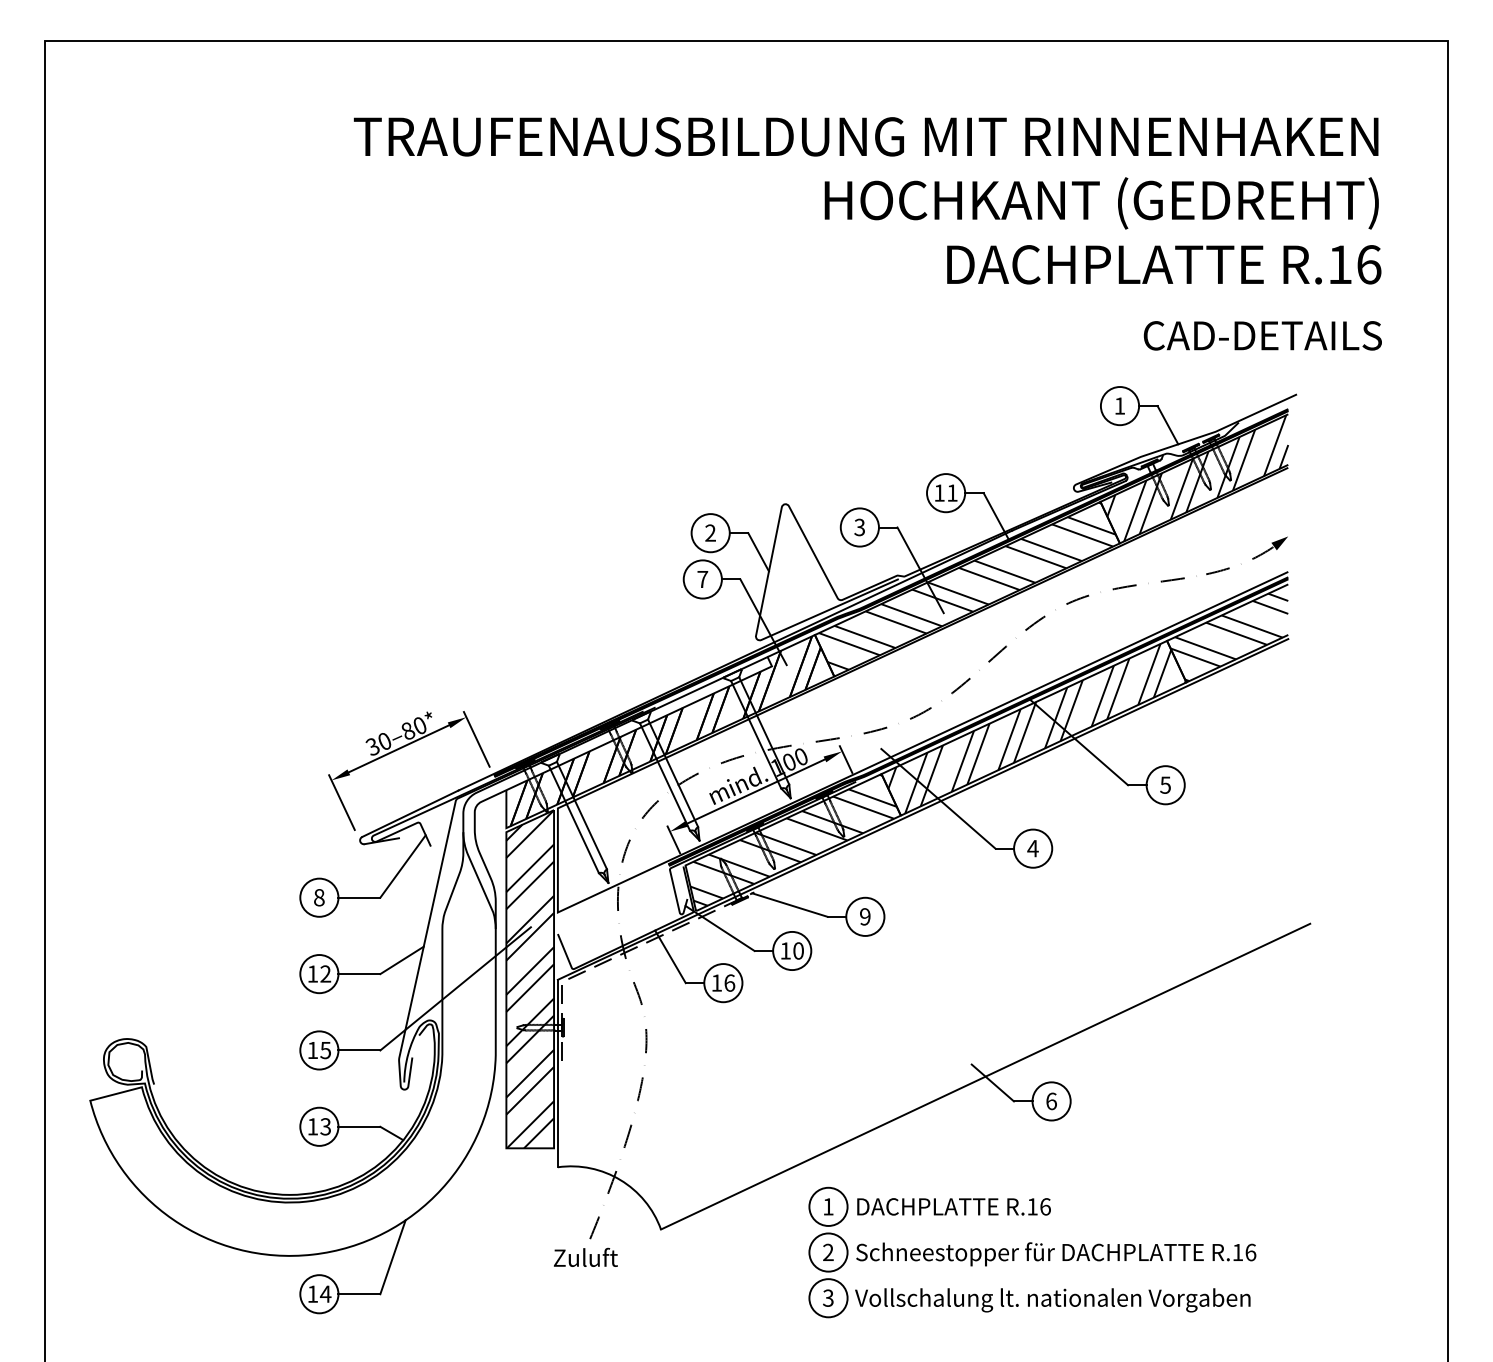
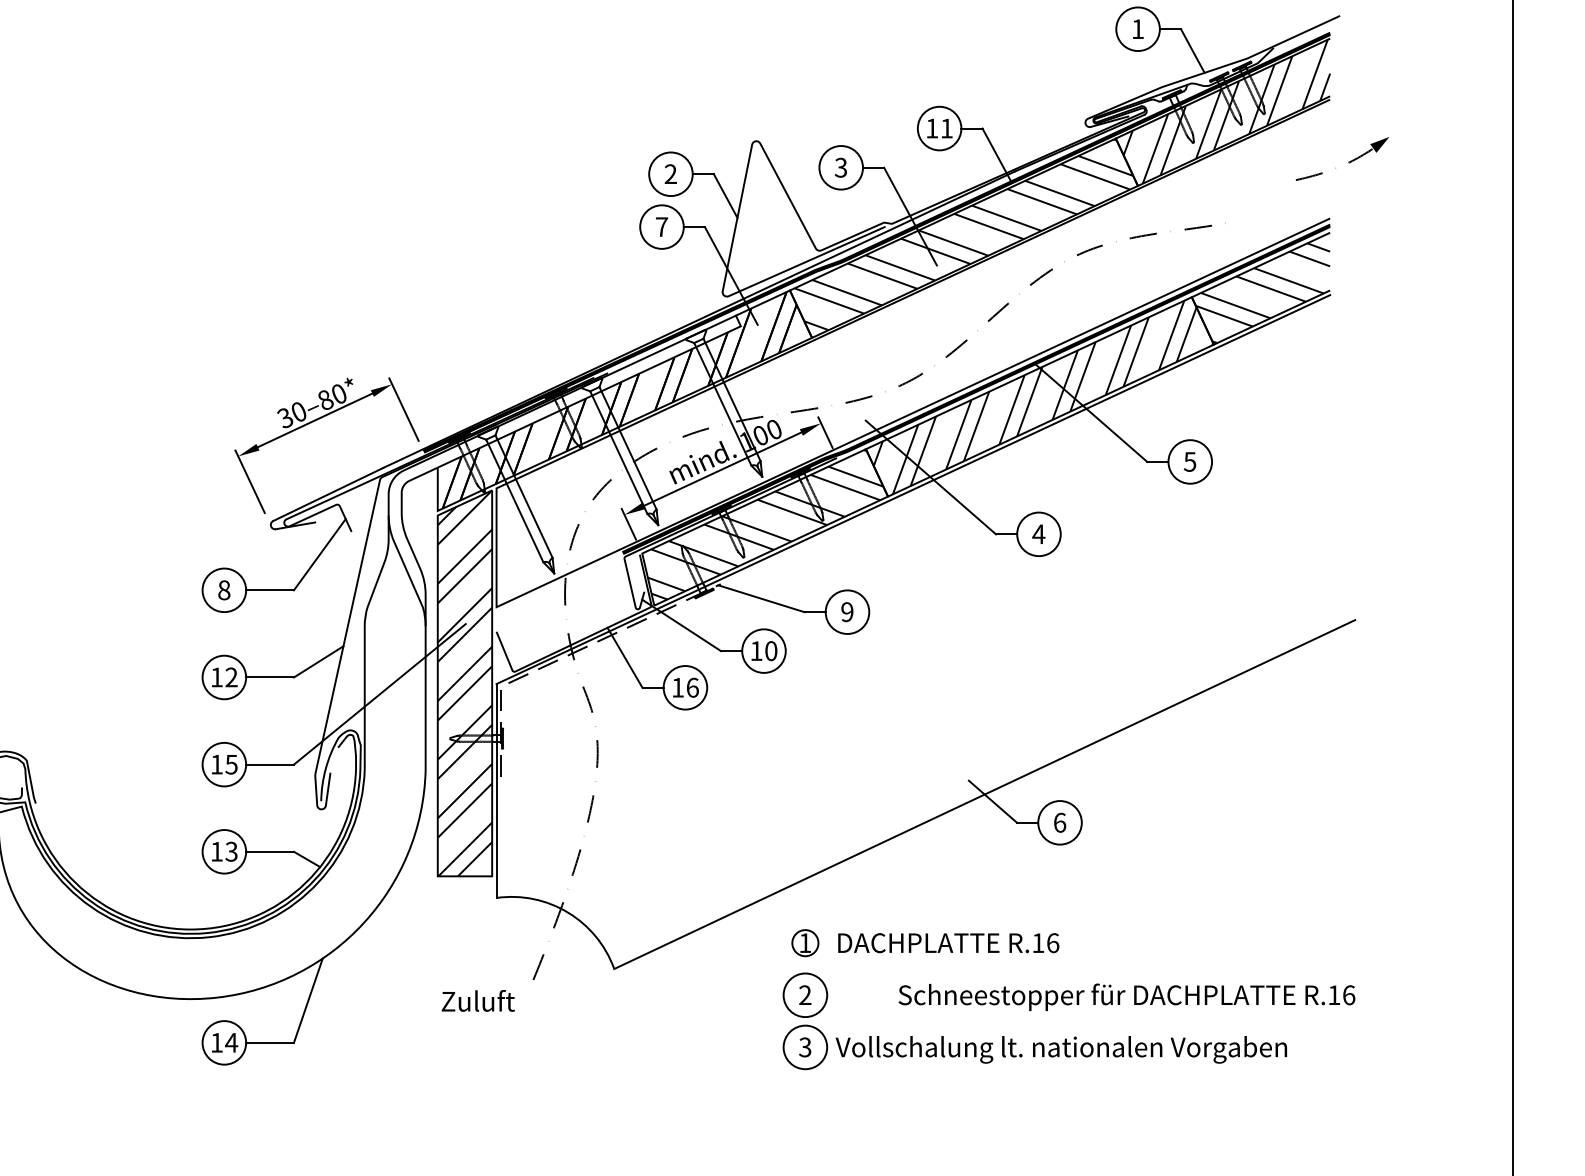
part: (1252, 558) -> (1348, 162), moved
circle: (828, 1206) -> (805, 942), size x0.6
text: (1056, 1254) -> (1127, 997), moved
text: (585, 1256) -> (477, 999), moved

